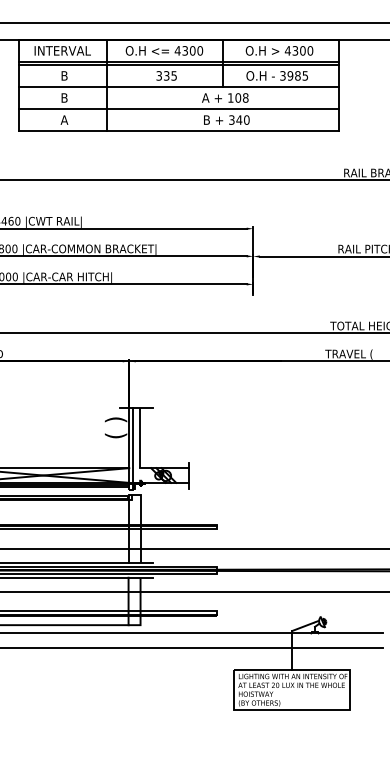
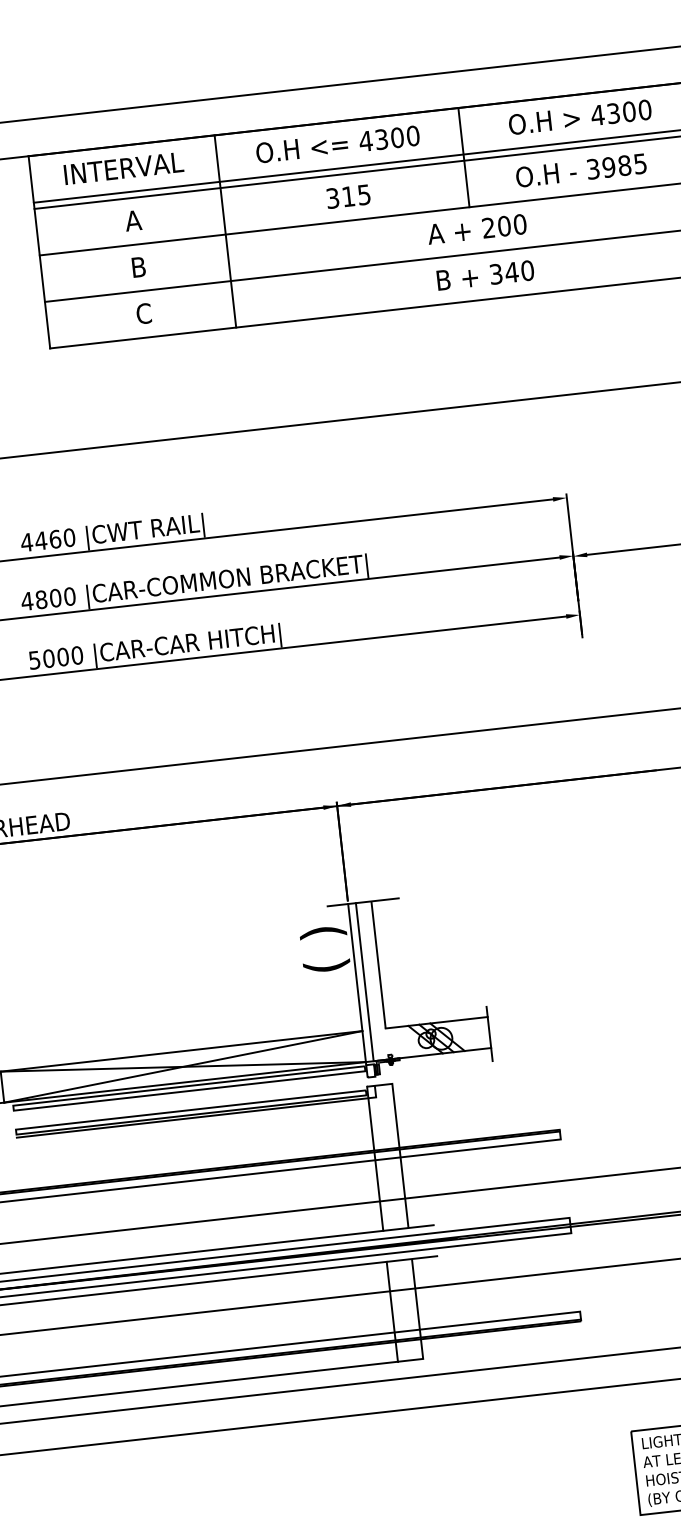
text: (64, 75) -> (133, 219), B -> A
text: (166, 75) -> (348, 195), 335 -> 315
text: (238, 97) -> (504, 225), 108 -> 200
text: (64, 119) -> (143, 312), A -> C

